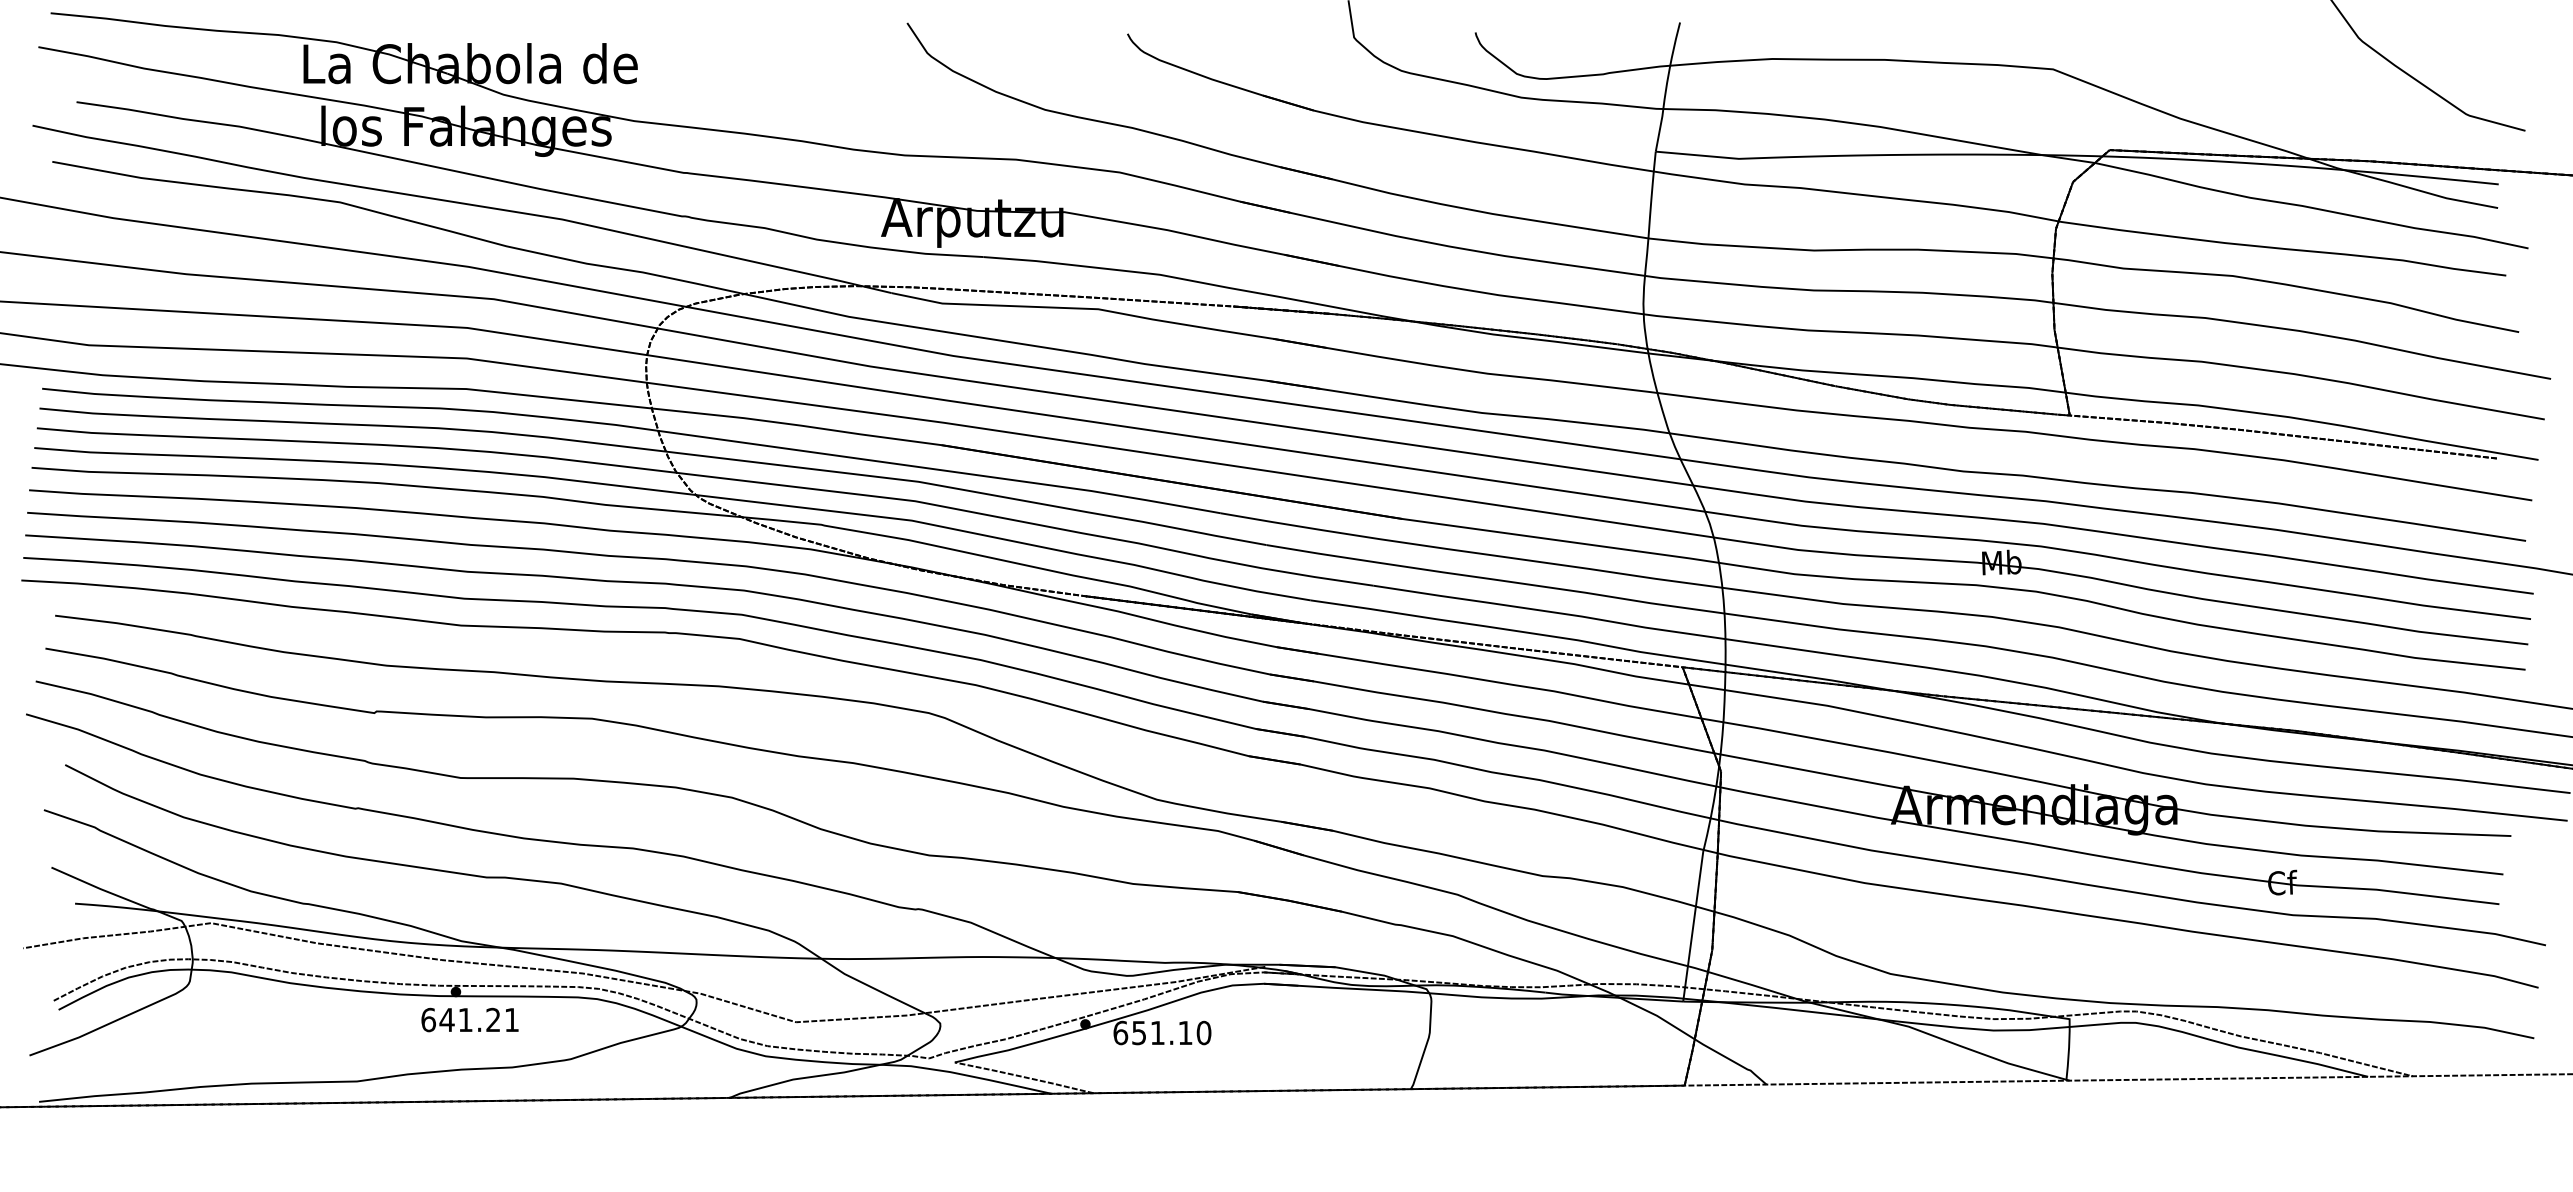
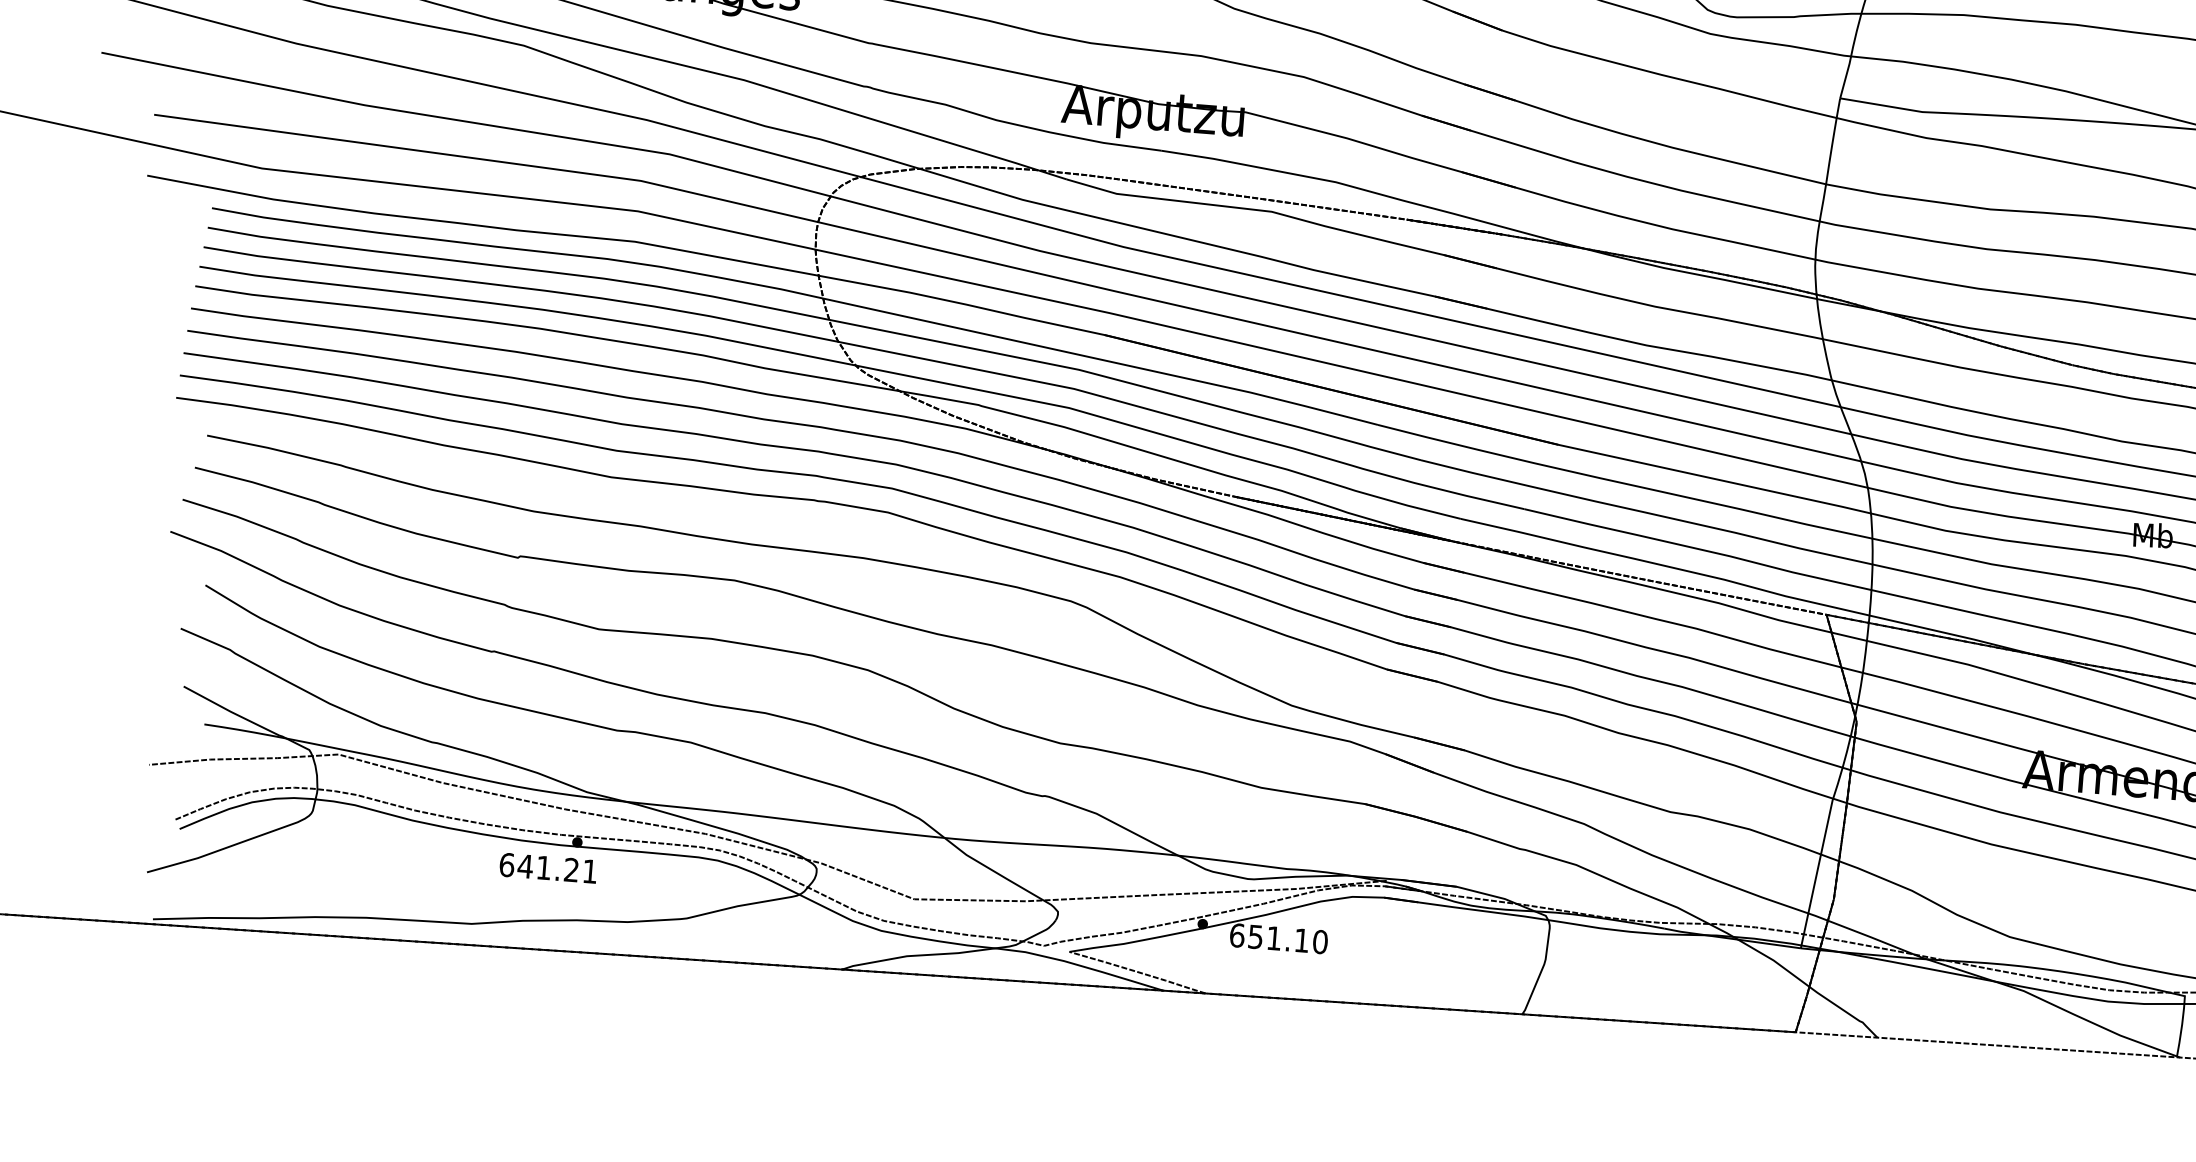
text: (469, 1019) -> (547, 867), moved

